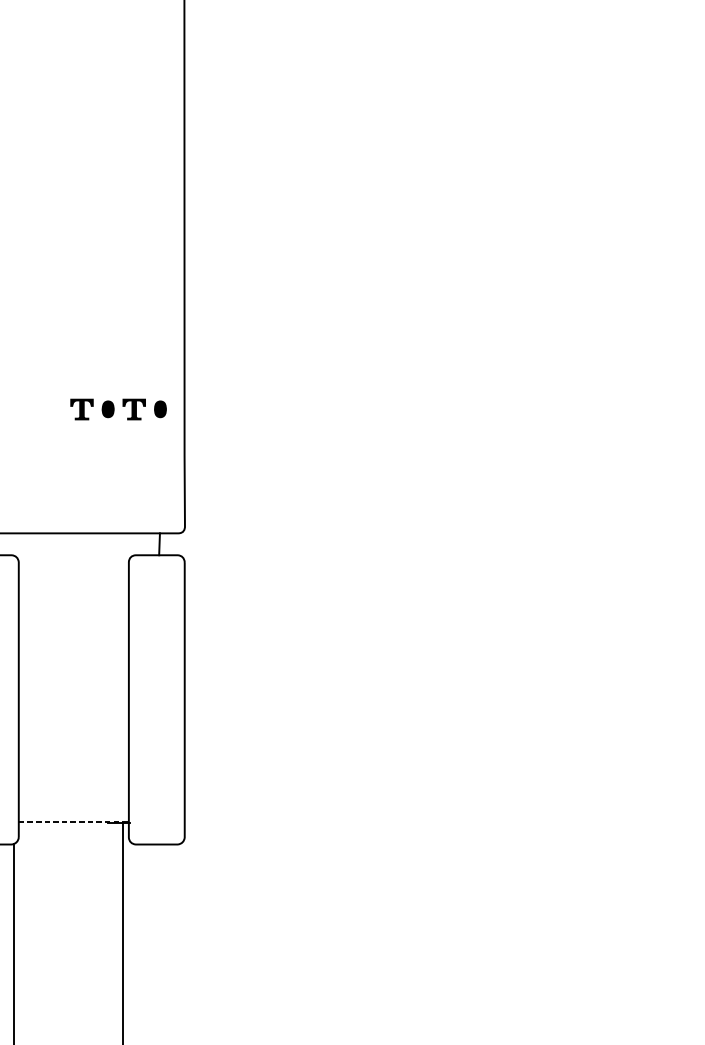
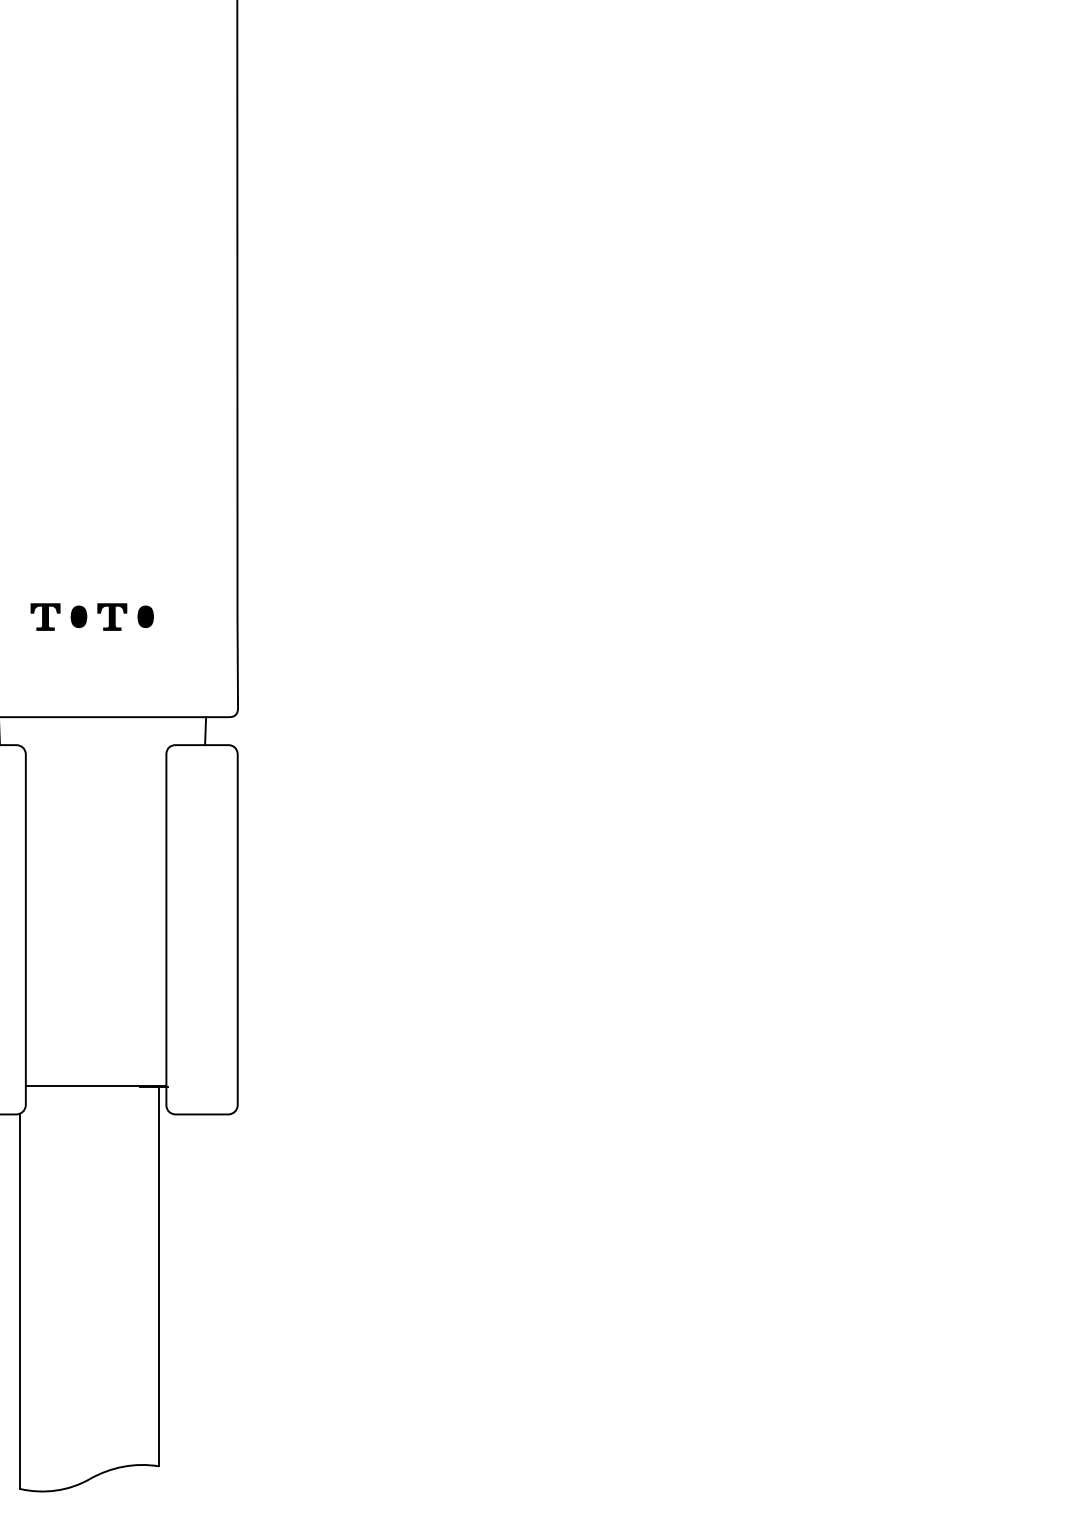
part: (117, 409) -> (91, 616), moved
line: (74, 821) -> (96, 1085), dashed -> solid

